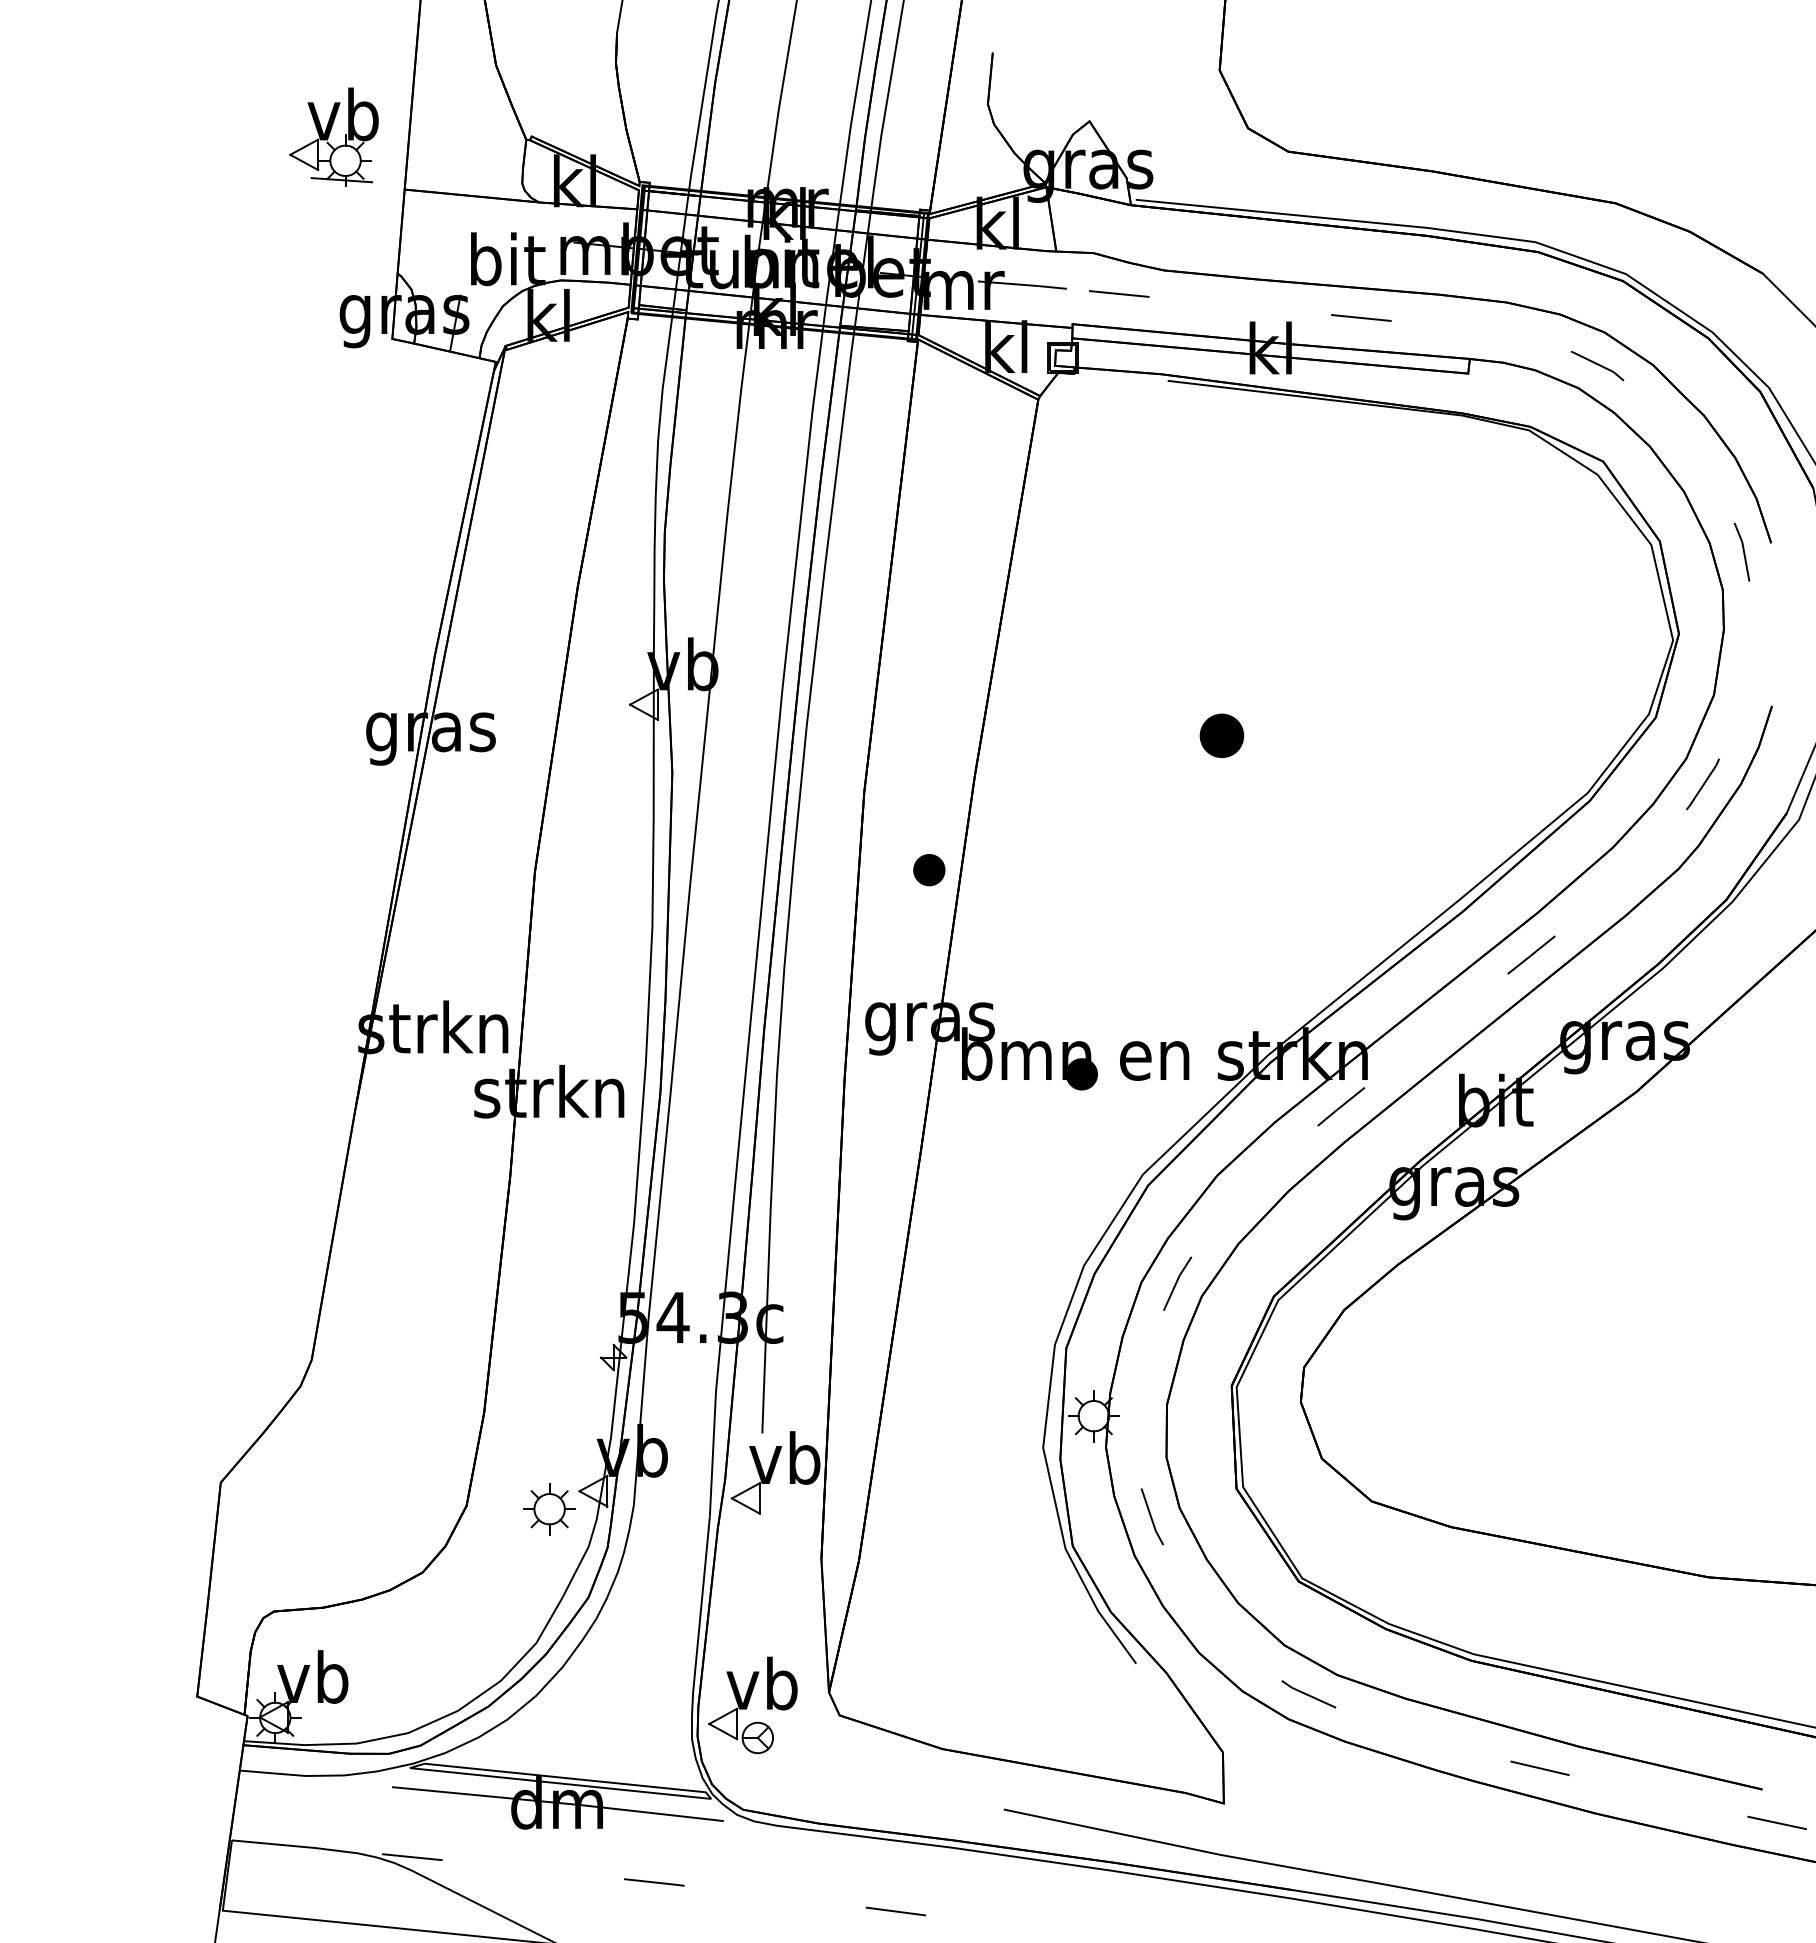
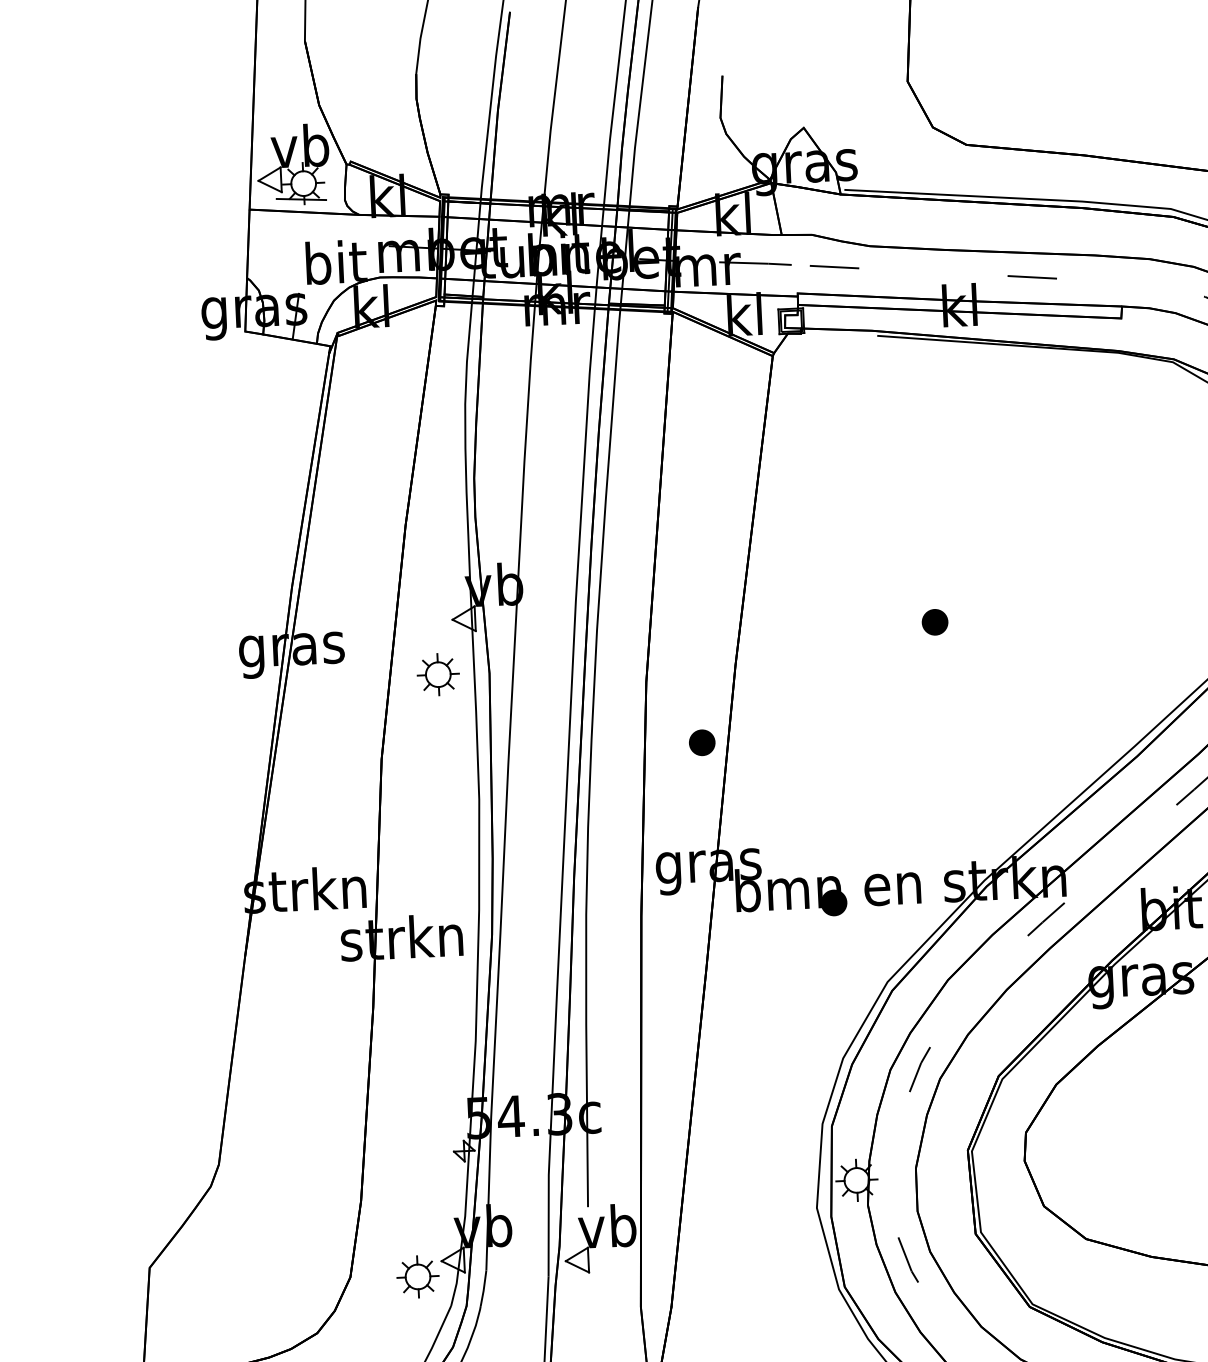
part: (333, 136) -> (292, 164), moved
part: (1222, 735) -> (935, 622), size x0.71
part: (609, 771) -> (438, 674), added

